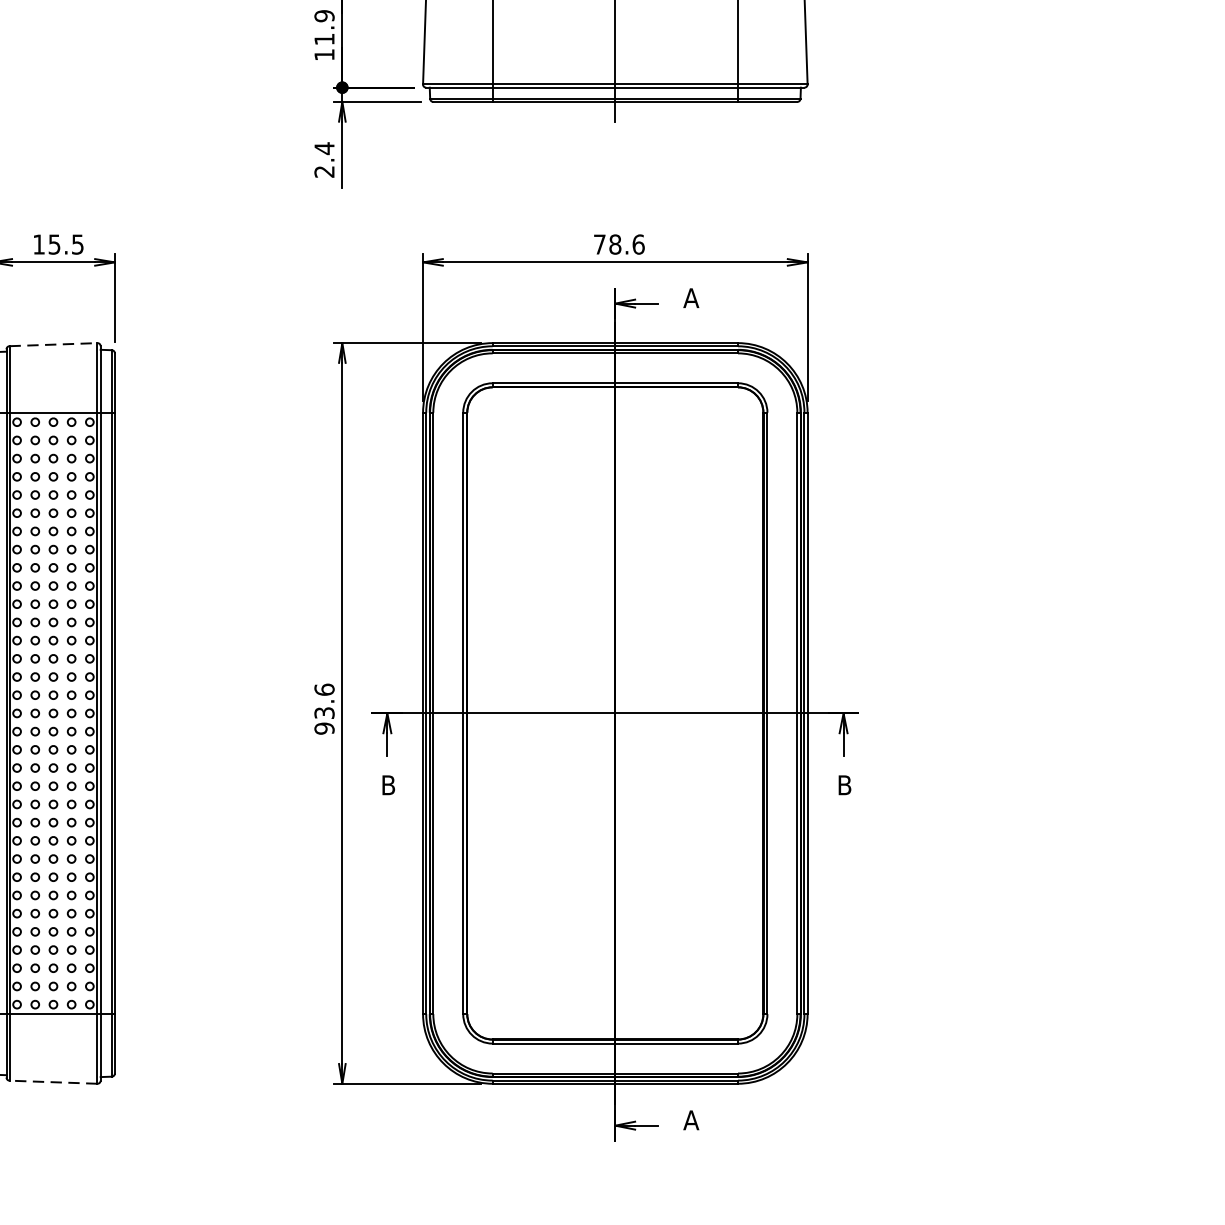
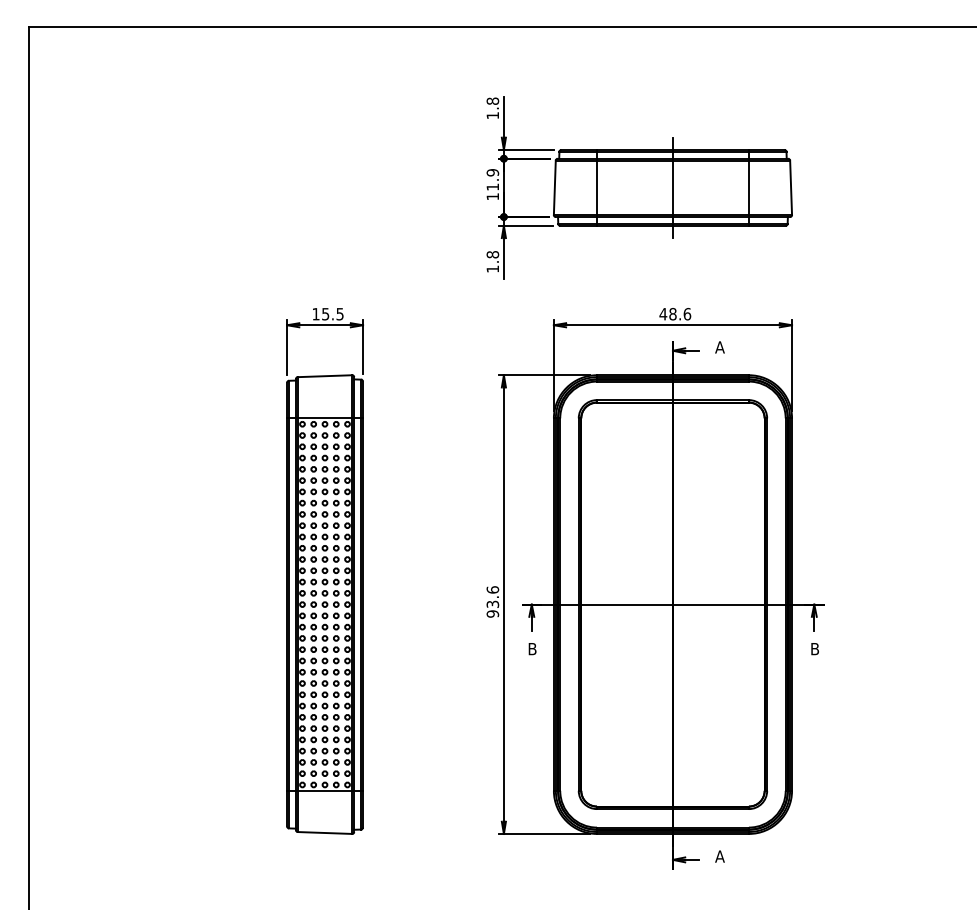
text: (323, 159) -> (492, 261), 2.4 -> 1.8
text: (600, 245) -> (663, 314), 78.6 -> 48.6
line: (54, 345) -> (325, 376), dashed -> solid
line: (52, 1081) -> (324, 832), dashed -> solid

